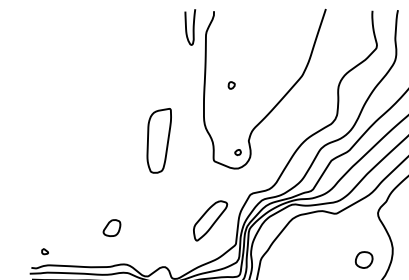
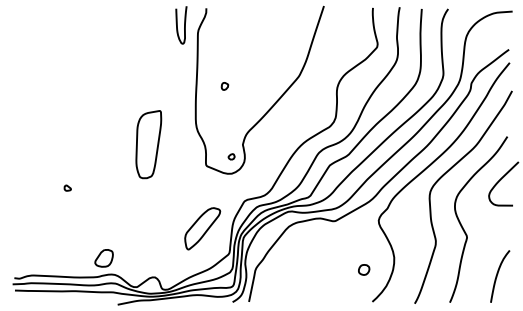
part: (111, 228) -> (103, 258), moved
part: (44, 251) -> (67, 187), moved
part: (363, 259) -> (363, 269), size x0.6

